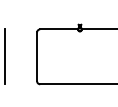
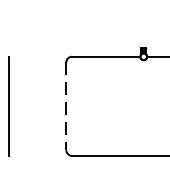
line: (37, 57) -> (67, 107), solid -> dashed

